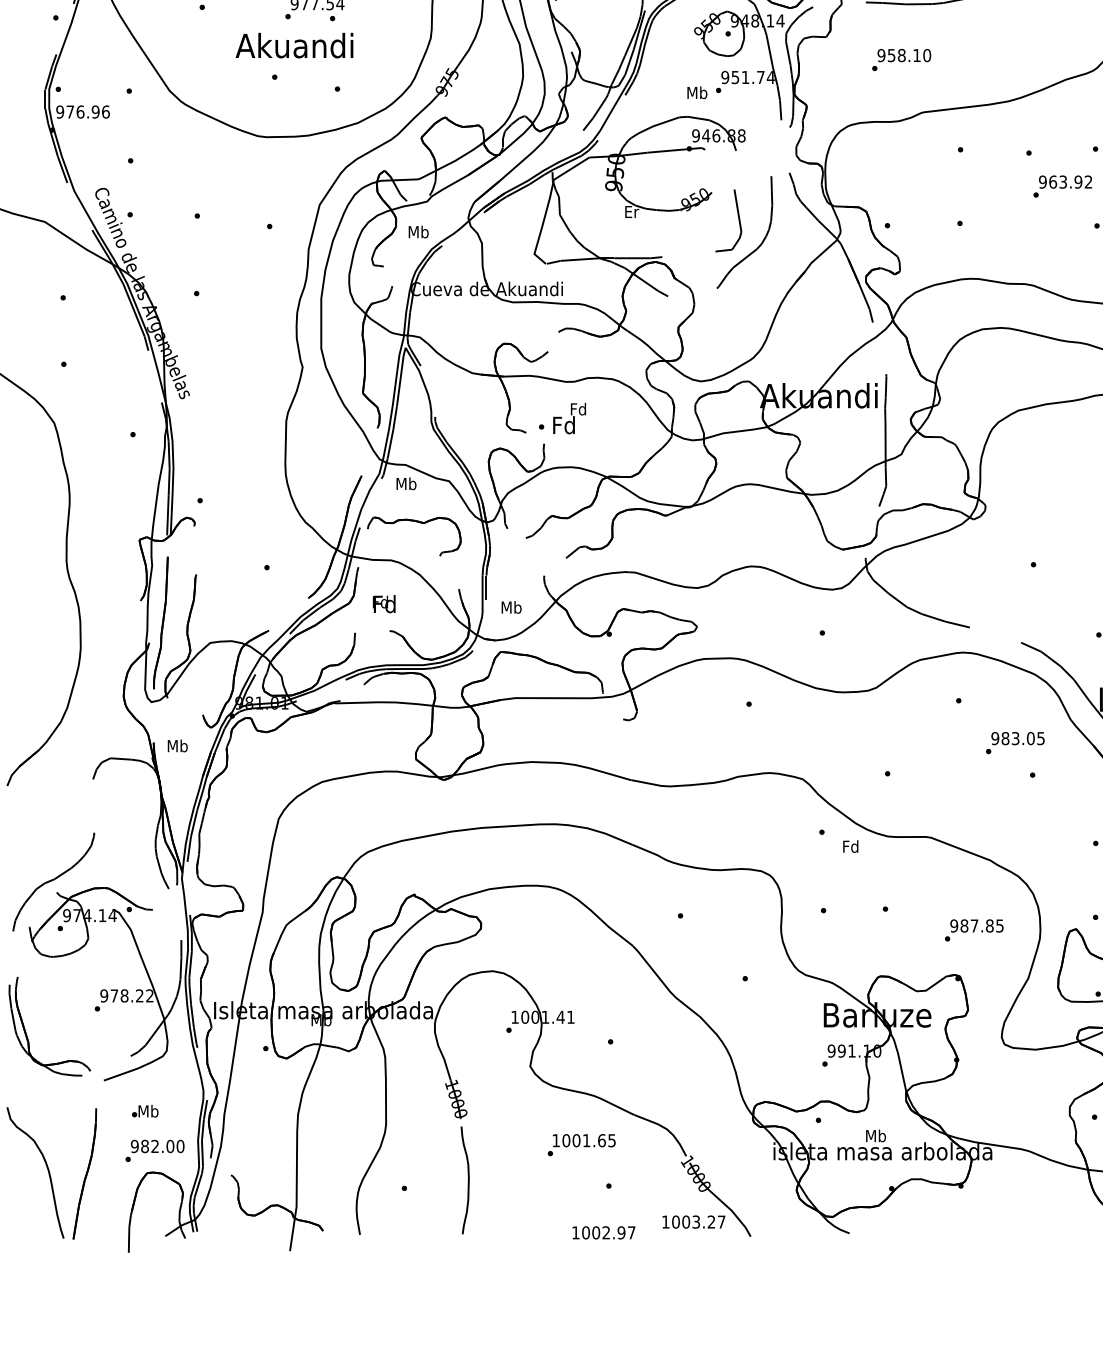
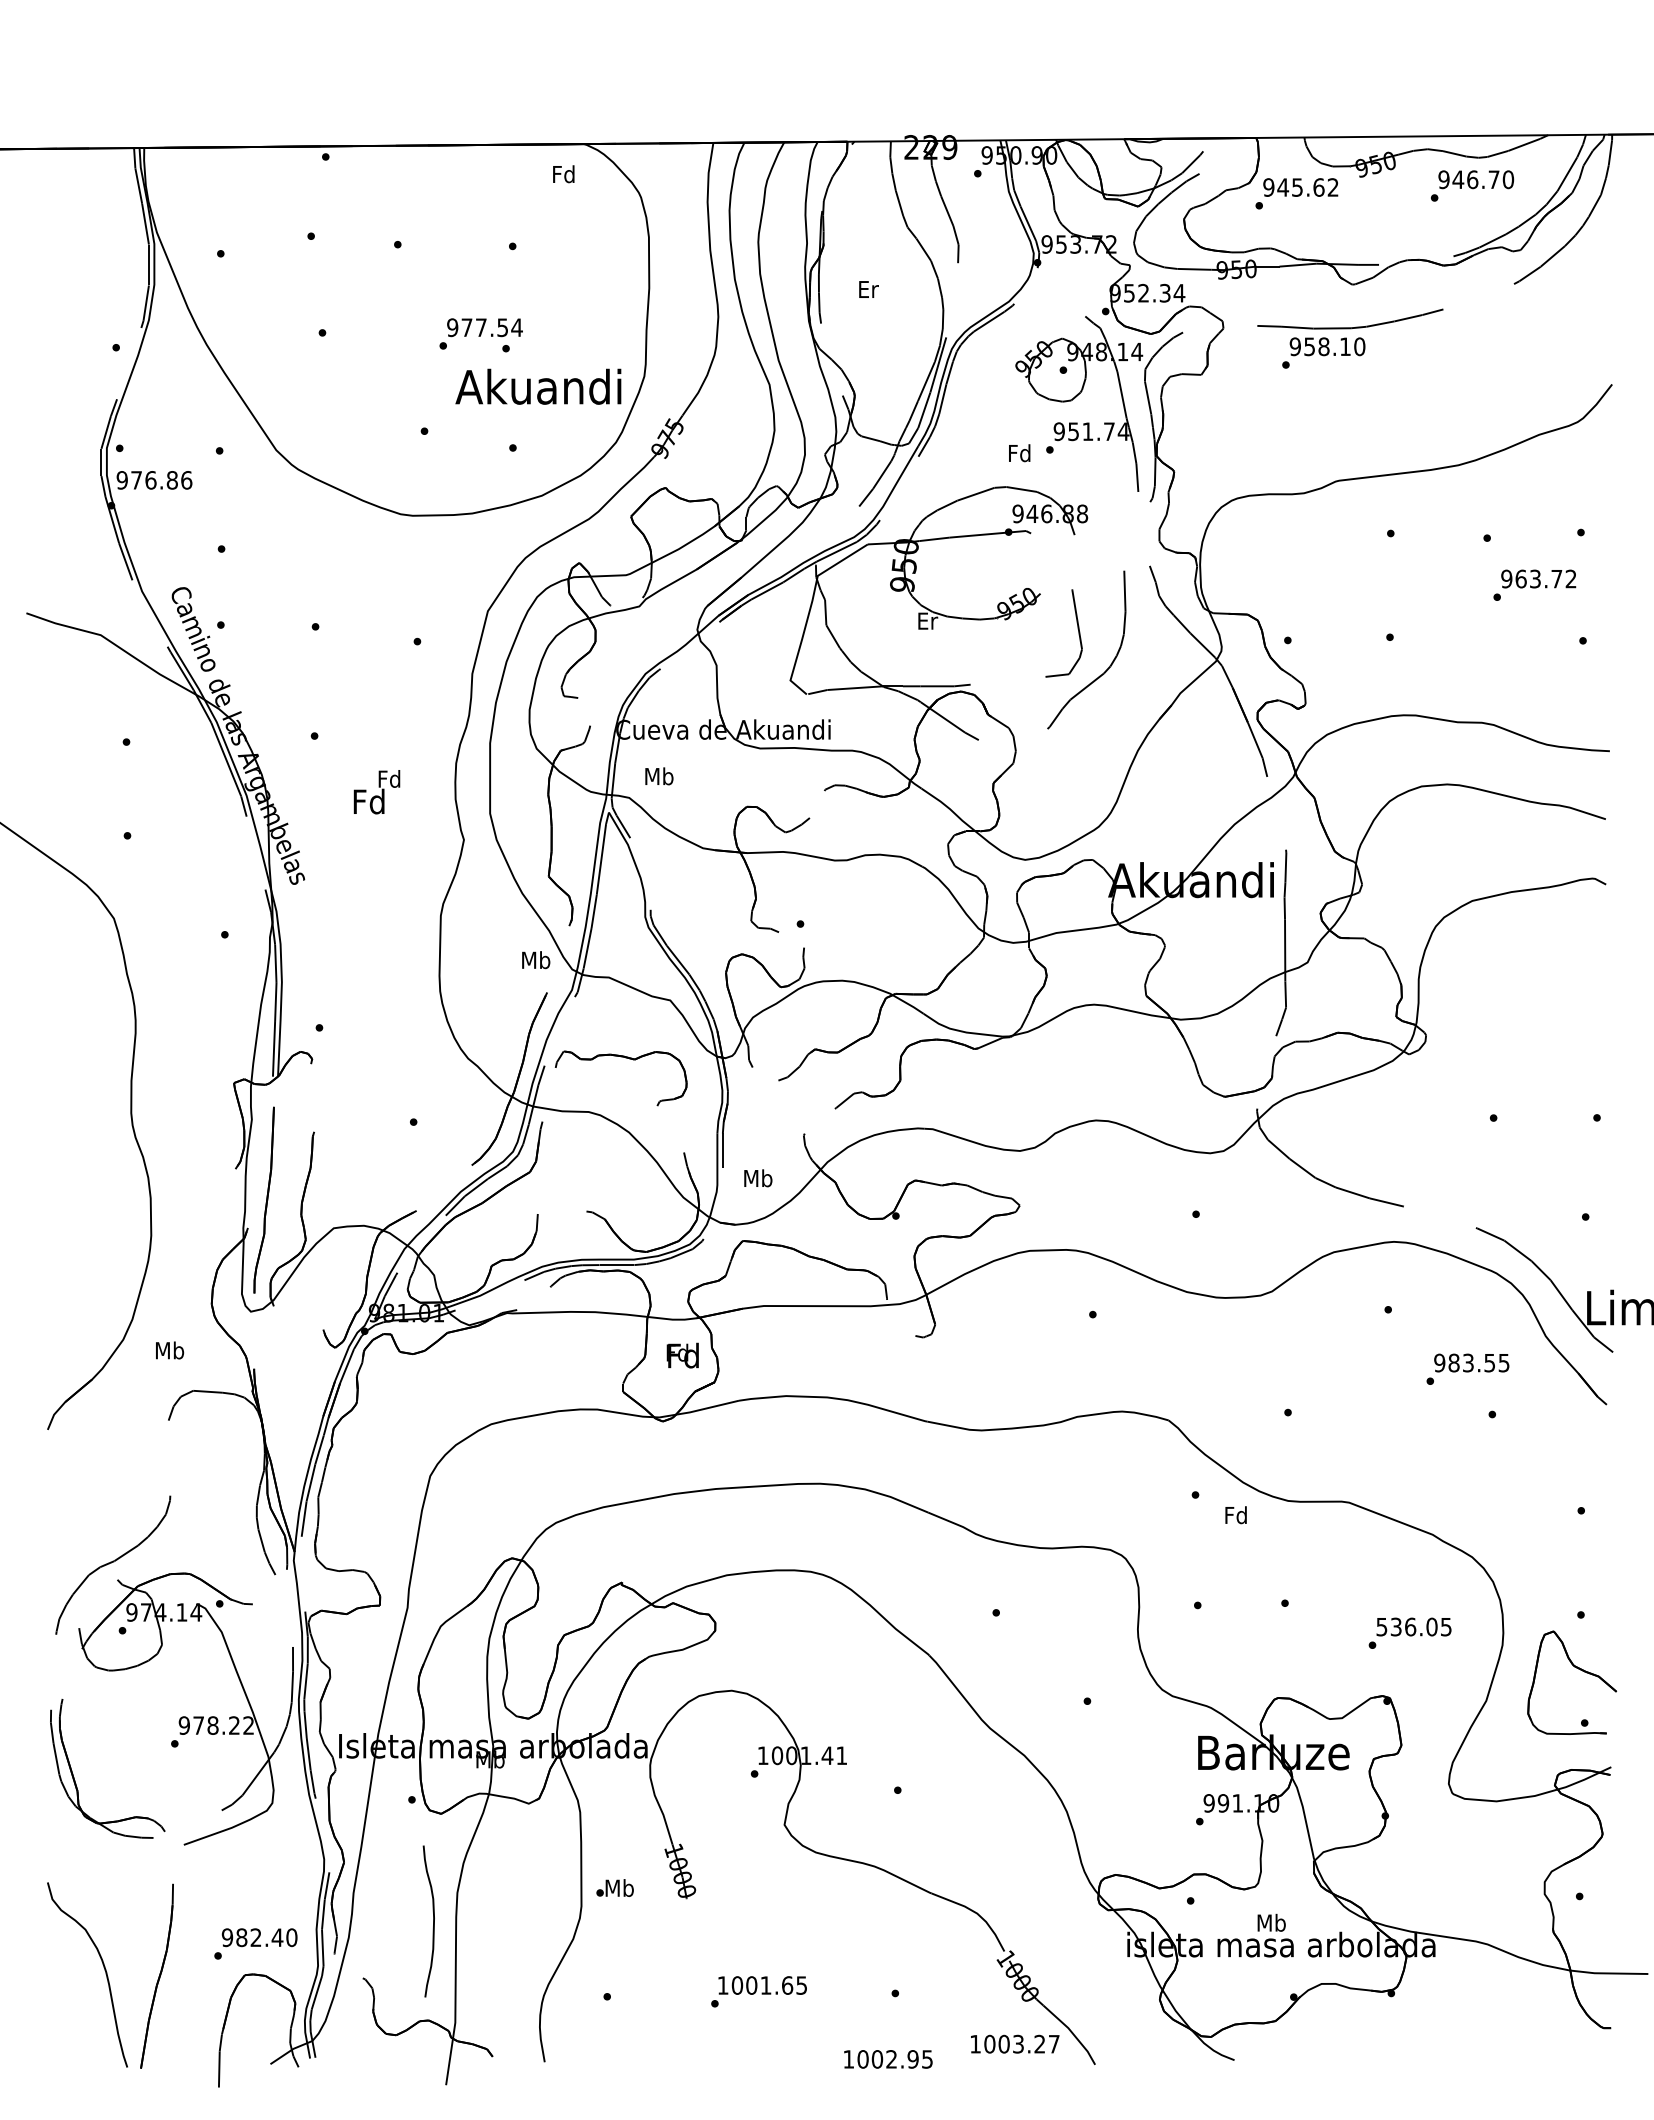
text: (294, 45) -> (538, 386), moved
text: (901, 59) -> (1323, 352), moved
text: (697, 92) -> (1020, 453), Mb -> Fd
text: (95, 112) -> (171, 480), 976.96 -> 976.86
text: (1078, 181) -> (1556, 578), 963.92 -> 963.72
text: (418, 232) -> (659, 776), moved
text: (569, 418) -> (376, 792), moved
text: (406, 484) -> (536, 960), moved
text: (384, 604) -> (682, 1355), moved
text: (1030, 738) -> (1489, 1362), 983.05 -> 983.55
text: (178, 746) -> (170, 1350), moved
text: (971, 925) -> (1406, 1626), 987.85 -> 536.05
text: (144, 1110) -> (614, 1887), moved
text: (581, 1144) -> (758, 1991), moved
text: (170, 1146) -> (277, 1937), 982.00 -> 982.40
curve: (468, 1180) -> (433, 1921), moved
text: (631, 1232) -> (927, 2059), 1002.97 -> 1002.95

